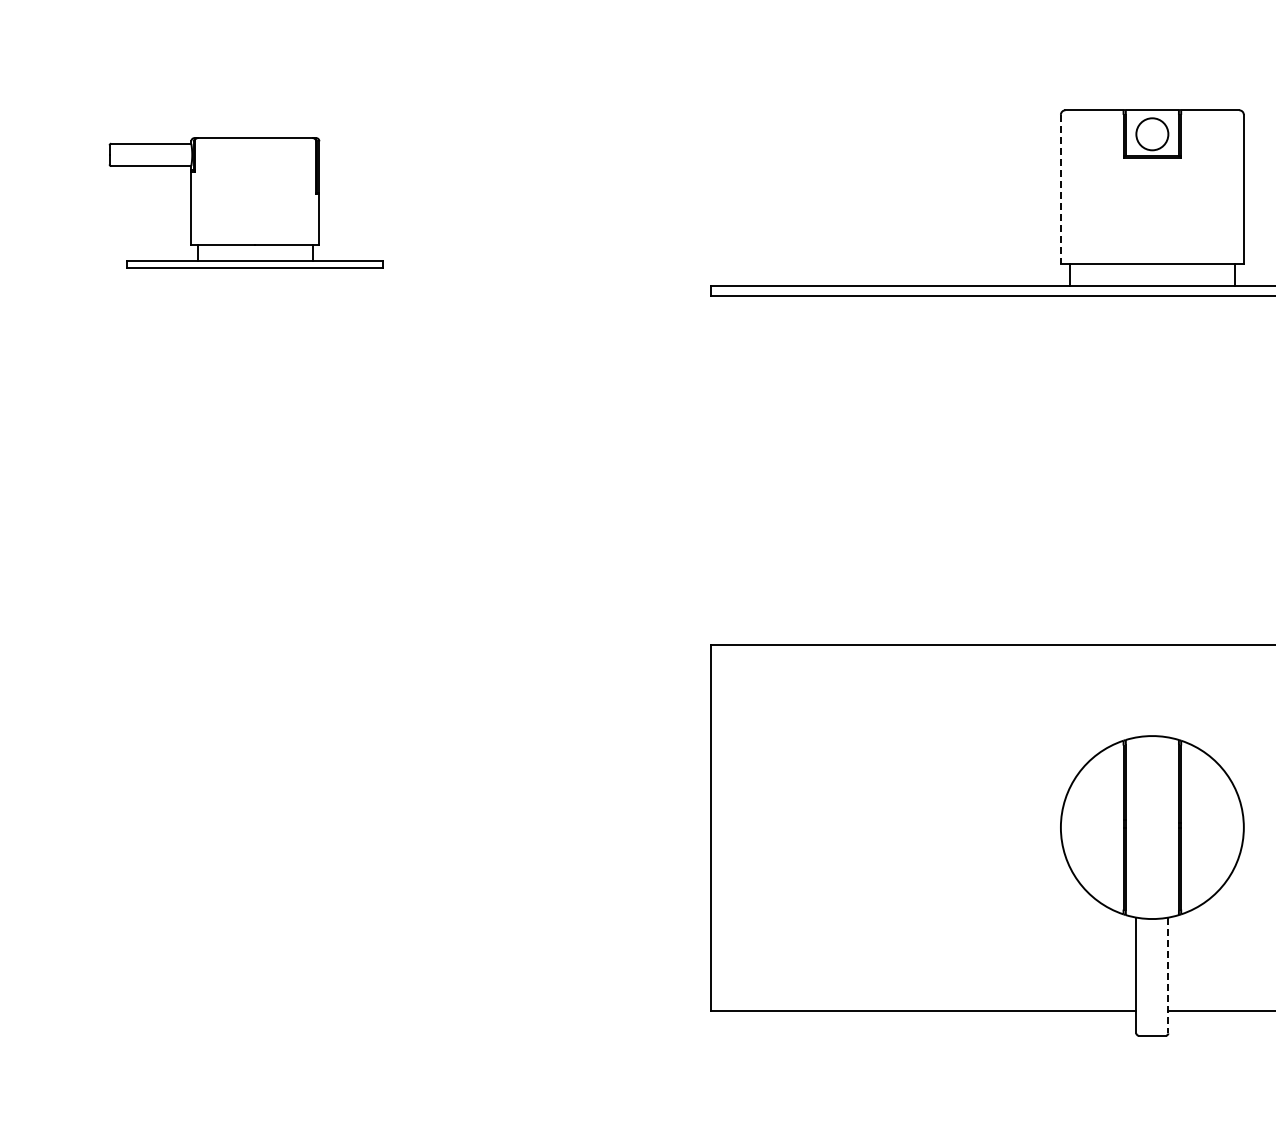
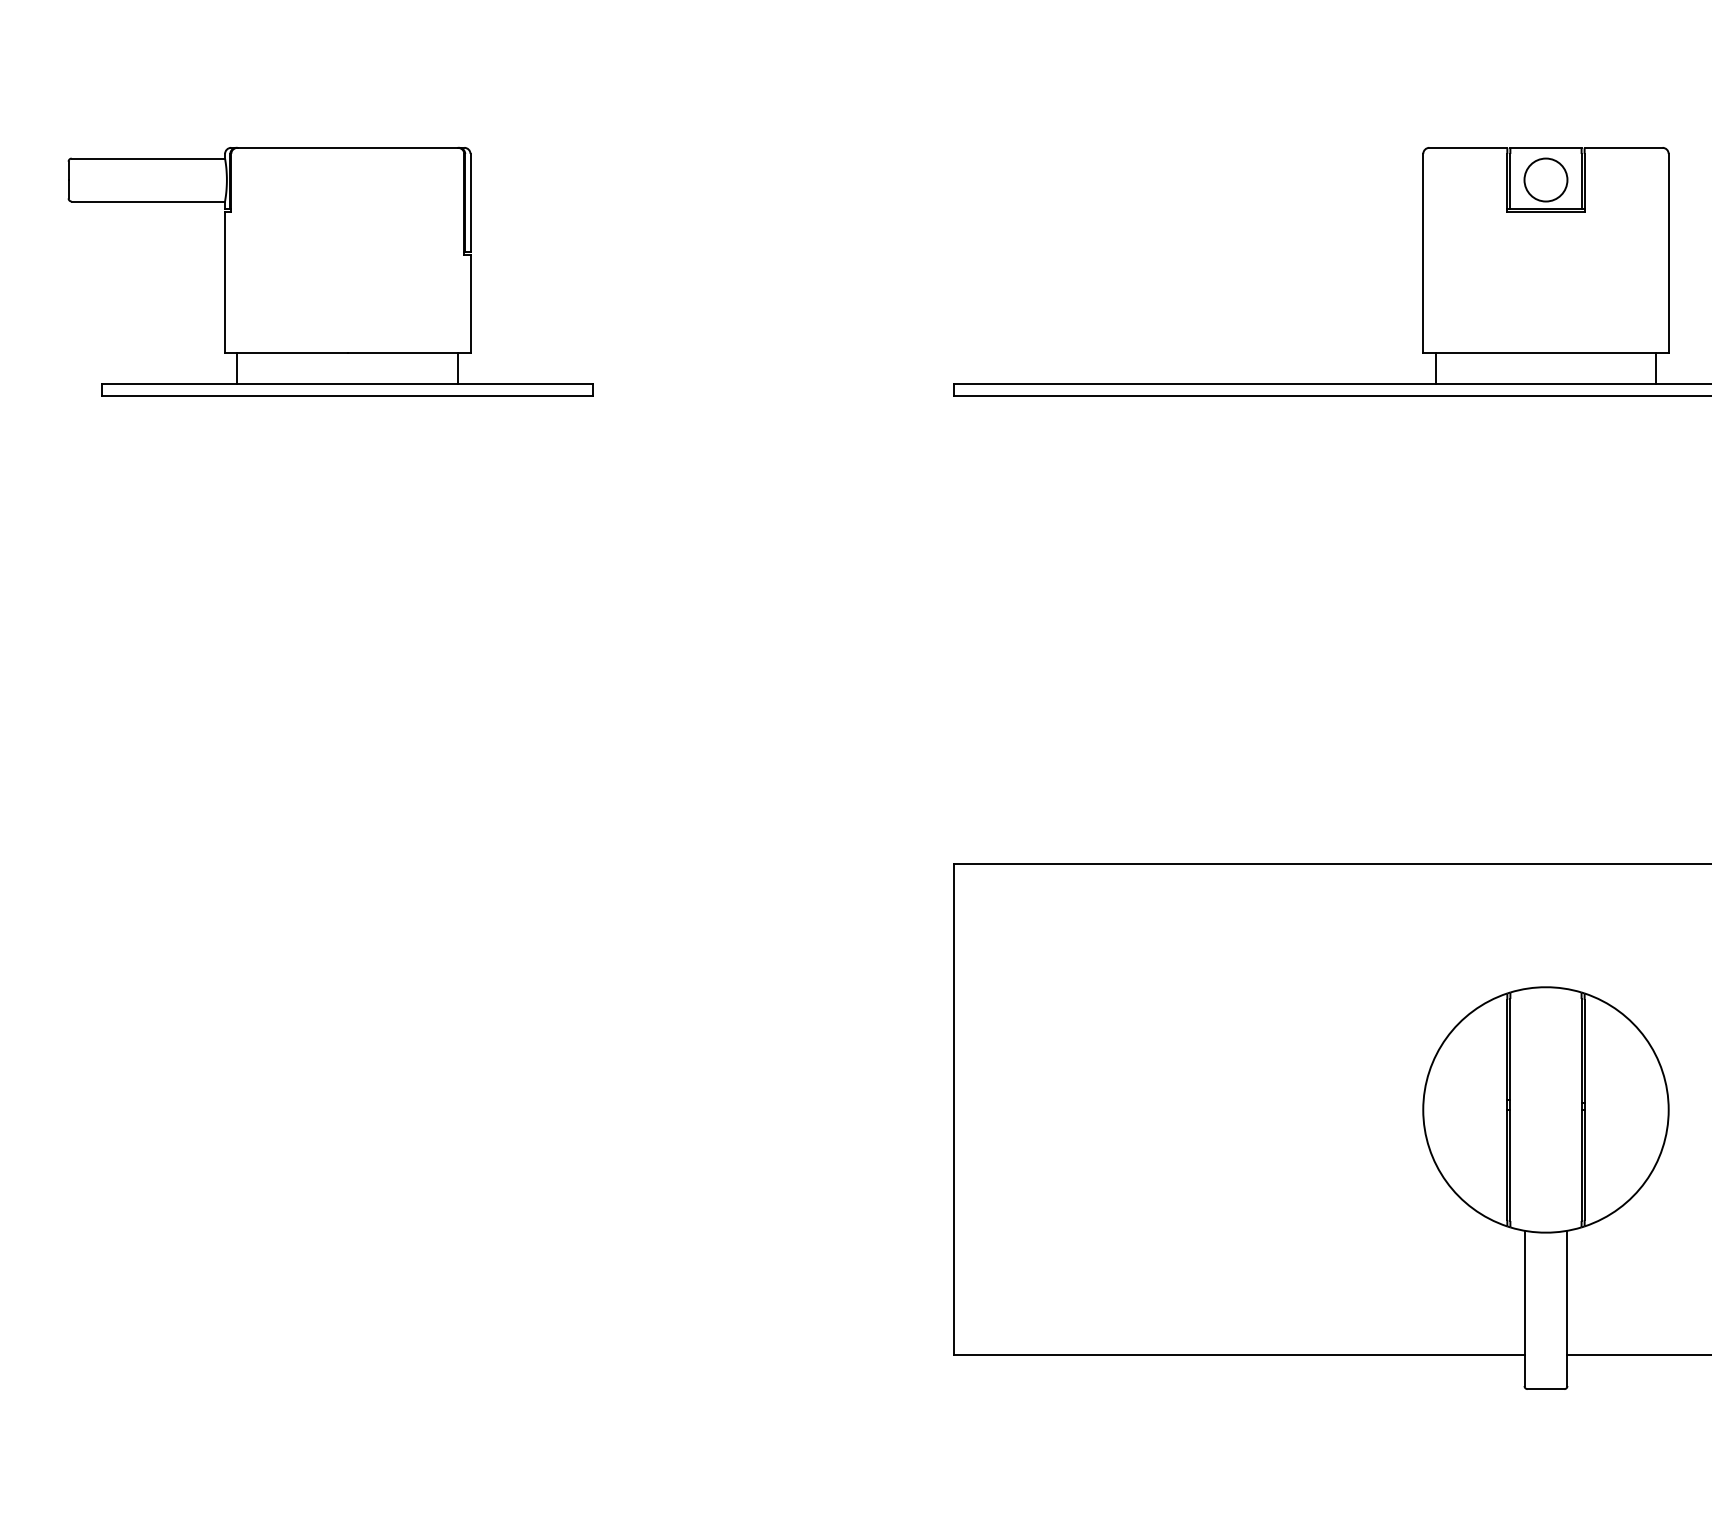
line: (1060, 189) -> (1422, 254), dashed -> solid
part: (246, 202) -> (330, 271), size x1.43
line: (1168, 975) -> (1567, 1308), dashed -> solid

